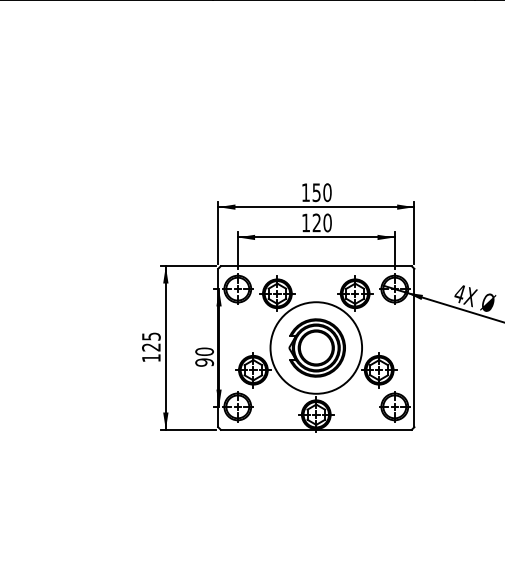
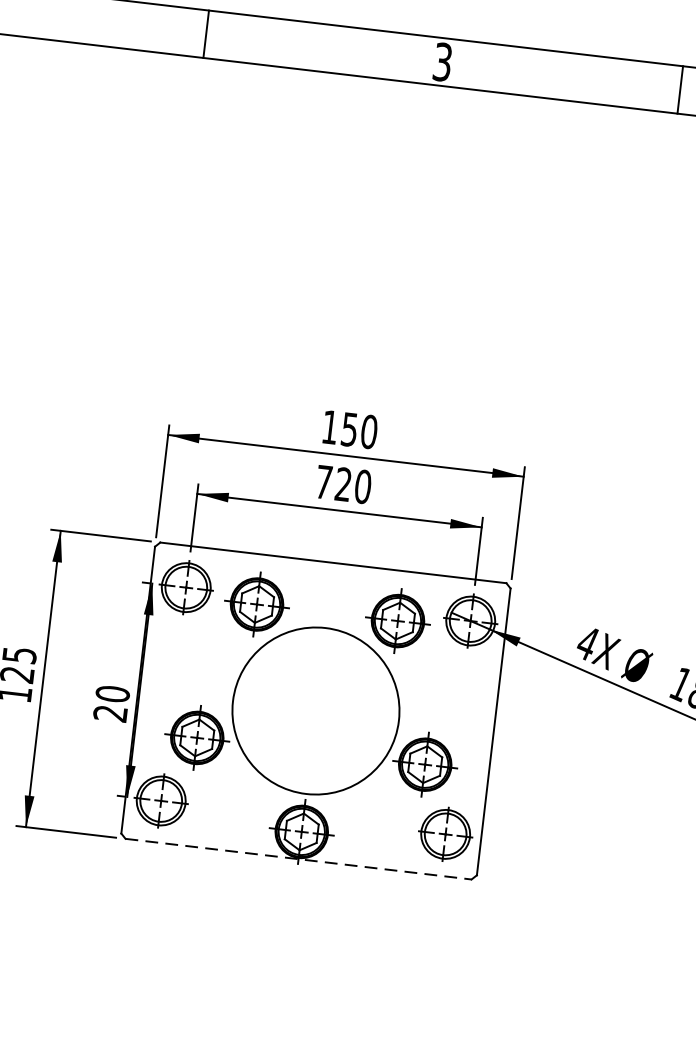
text: (305, 222) -> (323, 481), 120 -> 720
part: (316, 347) -> (316, 710), removed
text: (204, 362) -> (110, 713), 90 -> 20
line: (316, 429) -> (298, 858), solid -> dashed

